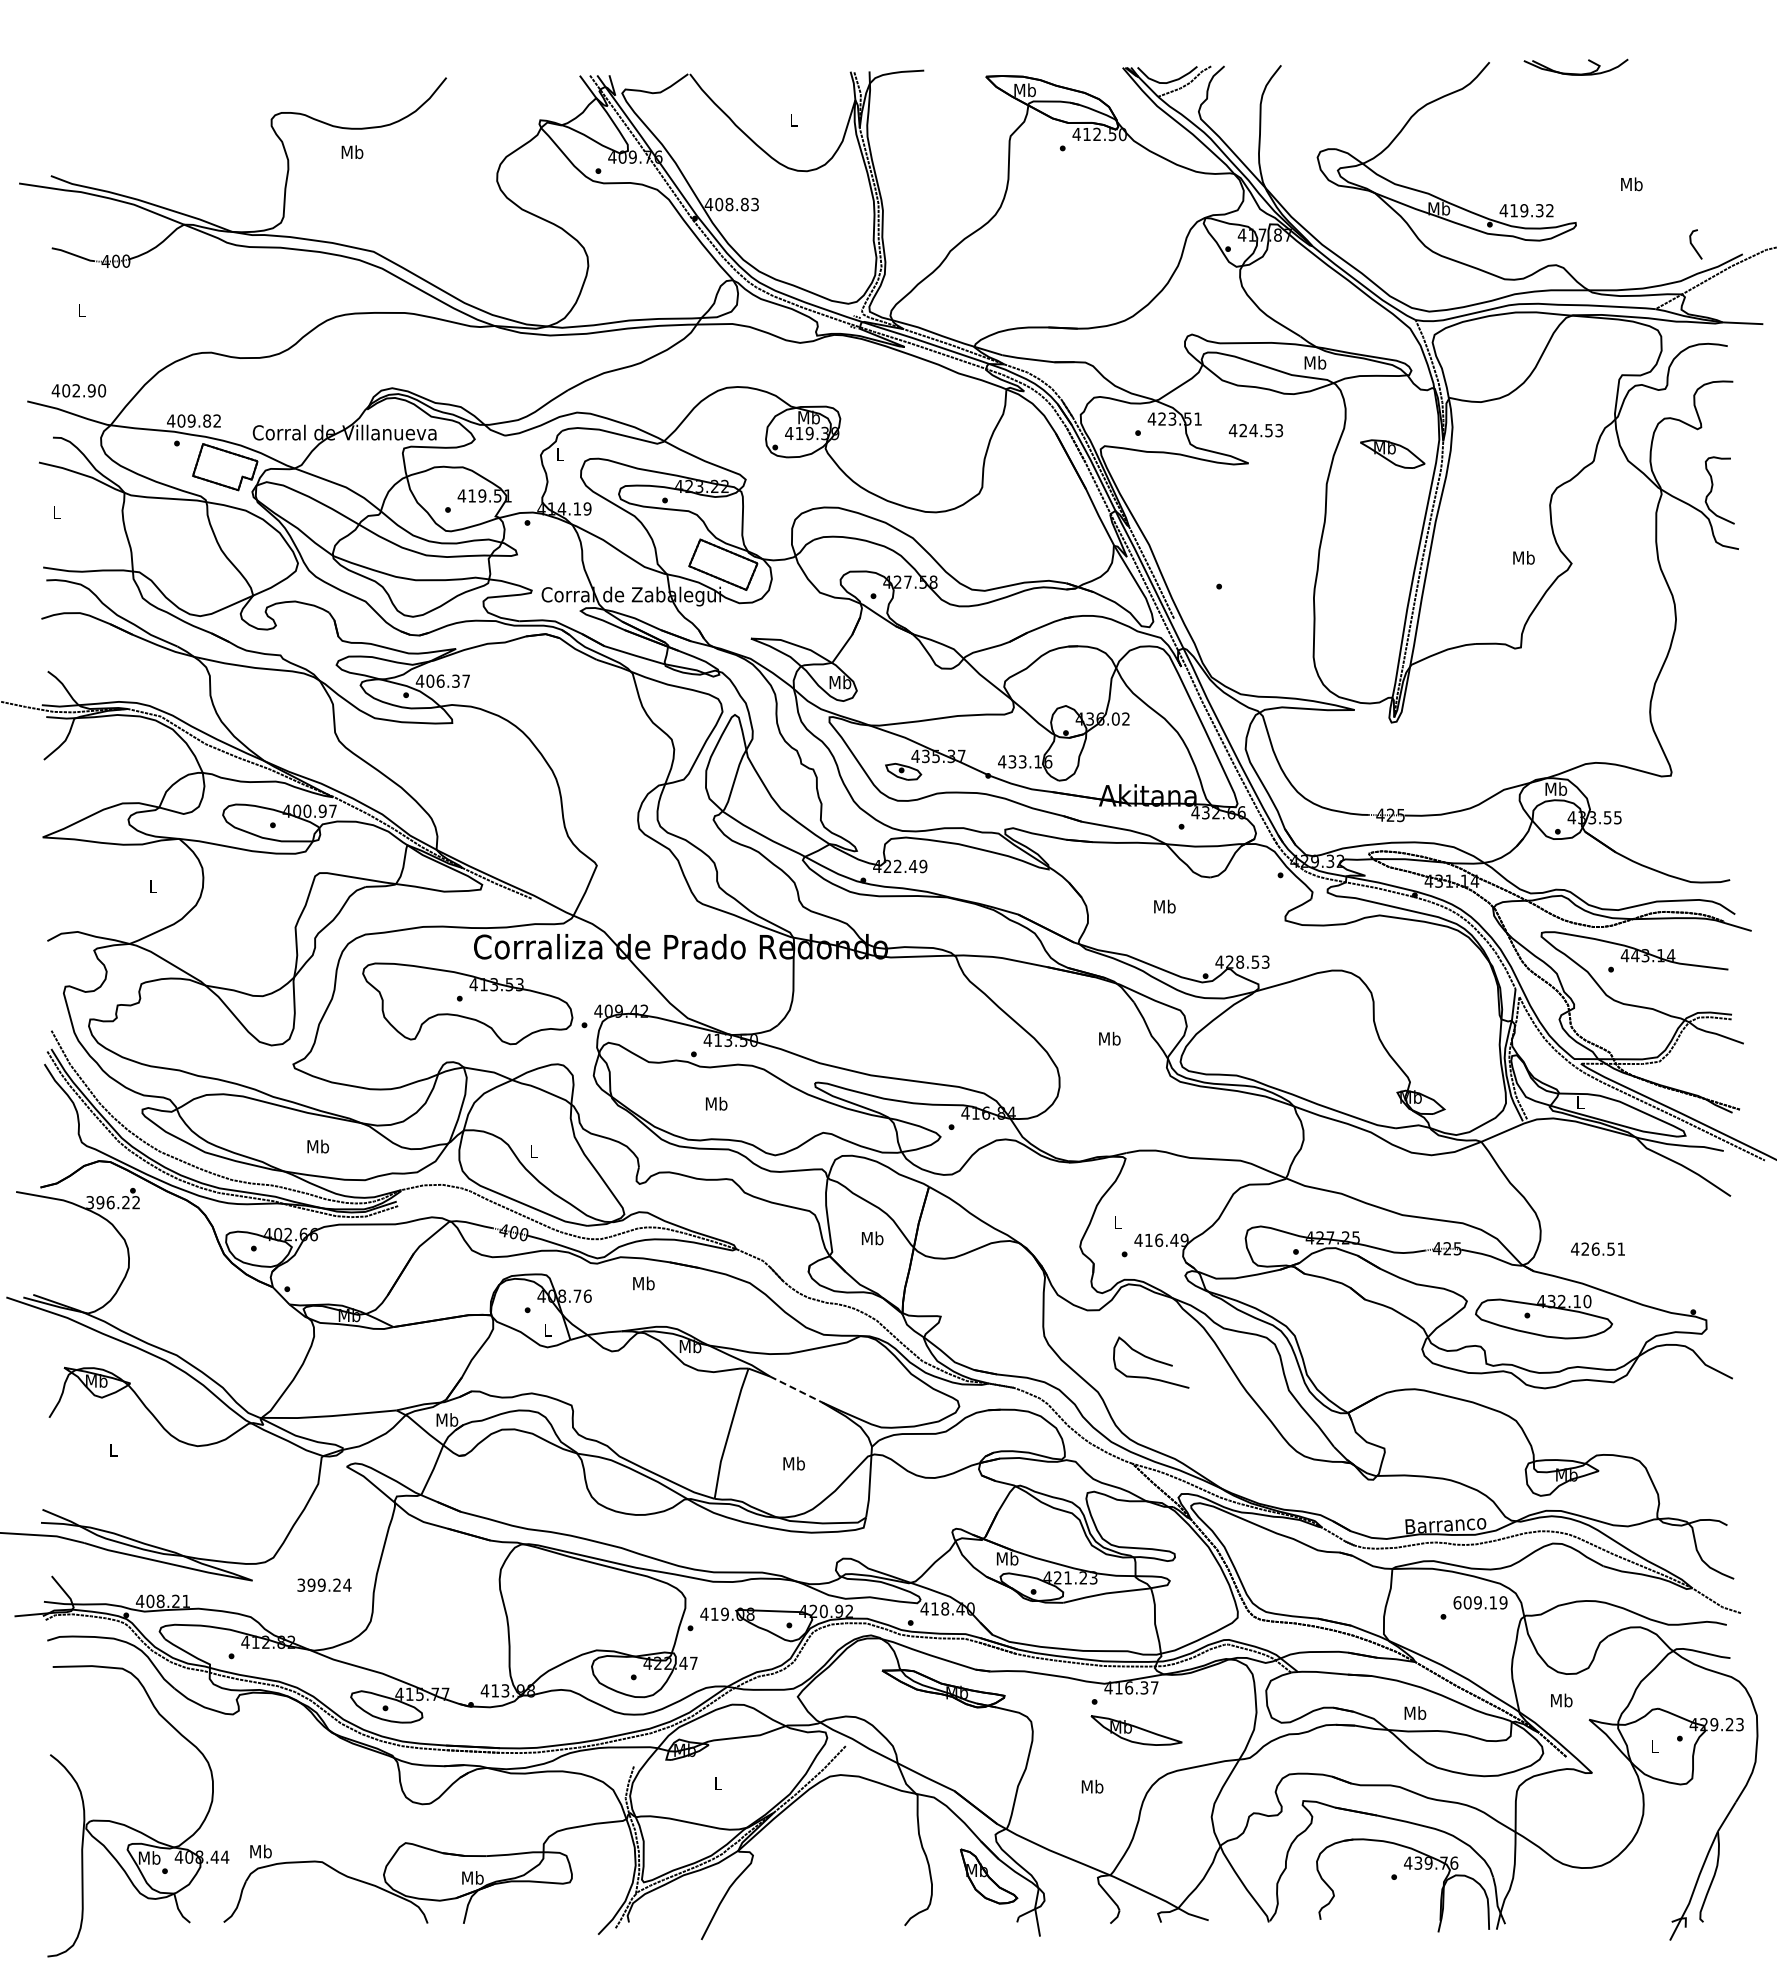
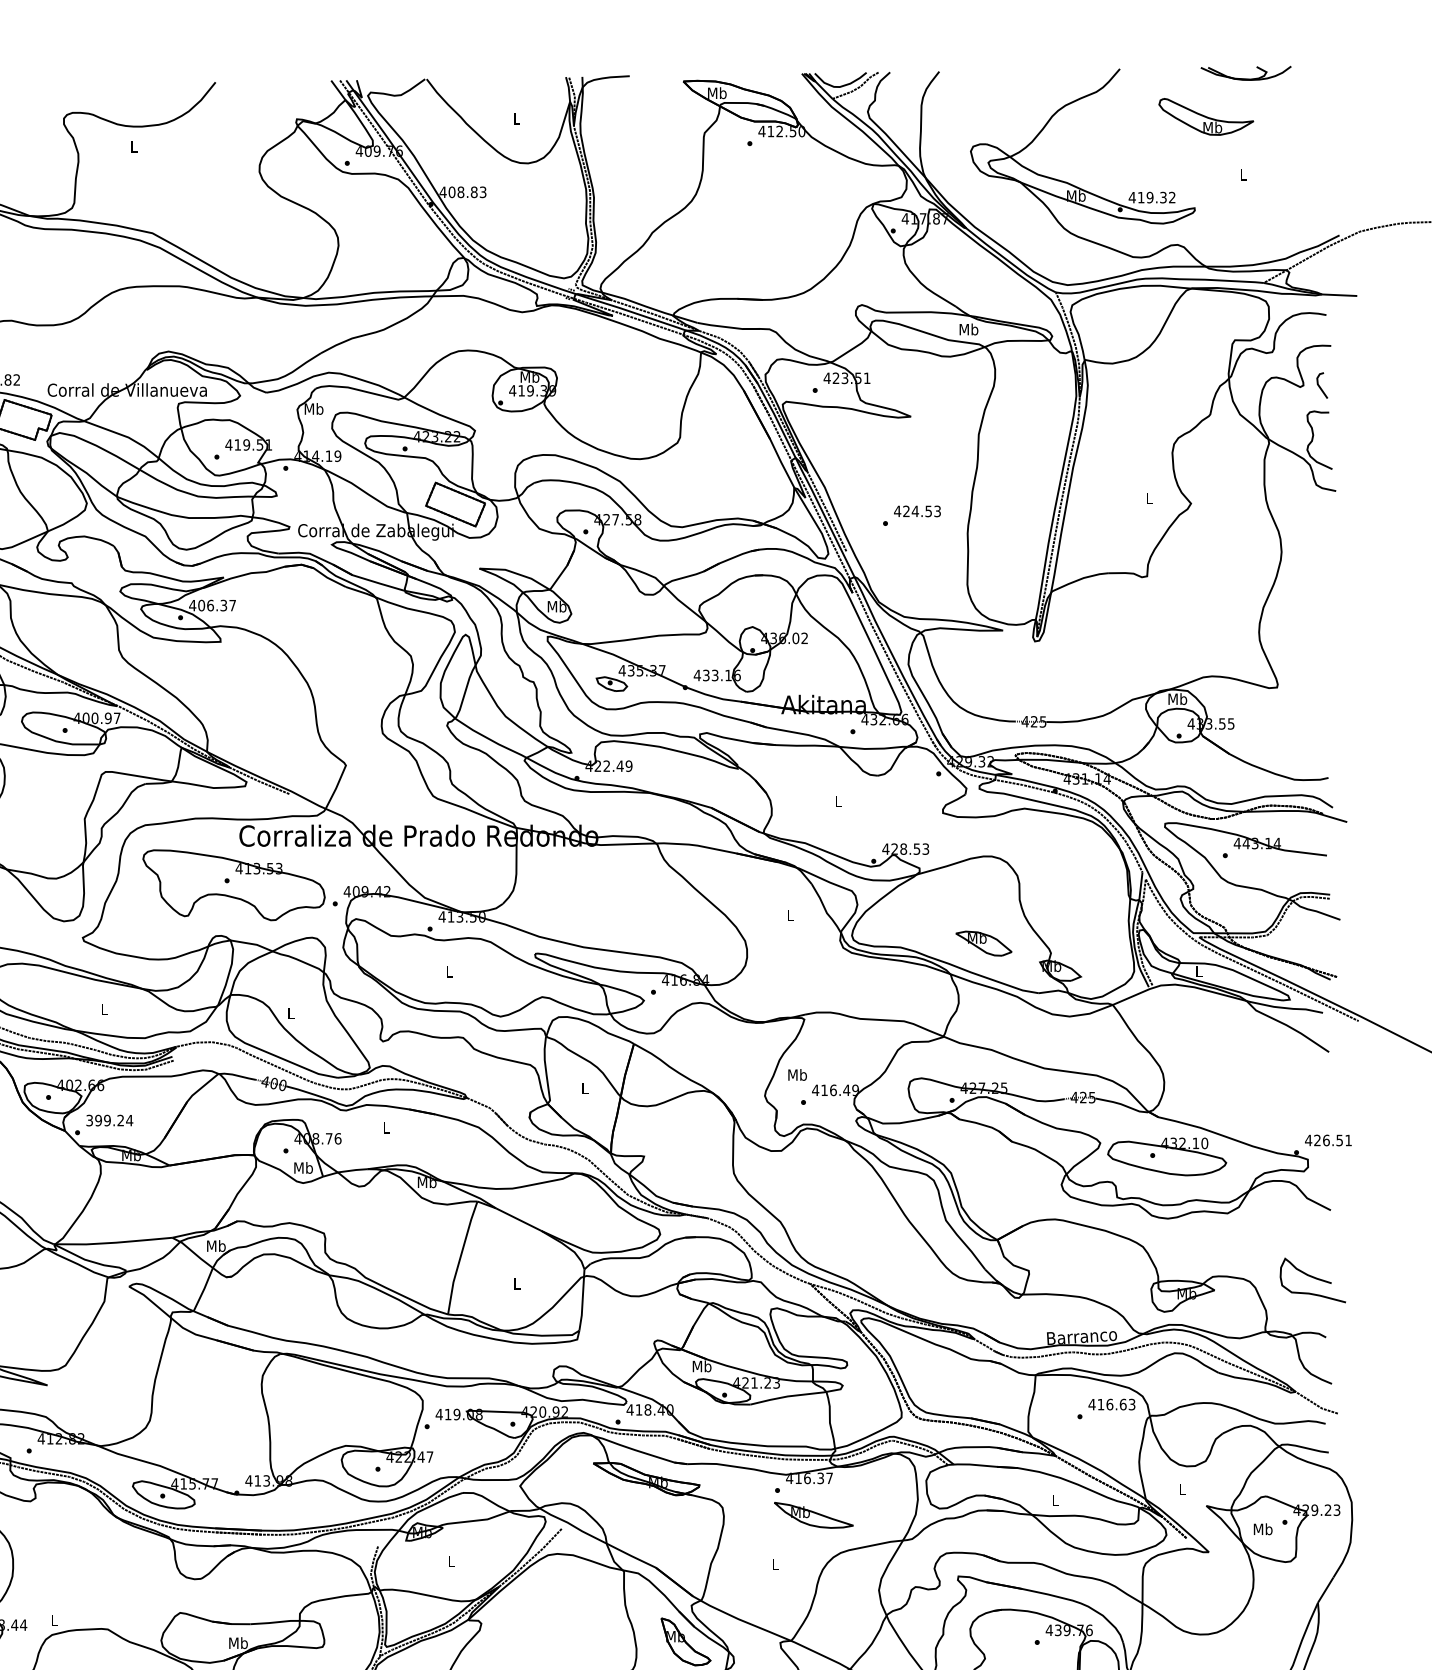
part: (1575, 73) -> (1245, 78), moved
part: (1589, 117) -> (1206, 116), added
text: (352, 152) -> (134, 147), Mb -> L
text: (1631, 184) -> (1242, 174), Mb -> L
line: (1693, 245) -> (1320, 386), moved
text: (1255, 430) -> (917, 511), moved
part: (1392, 453) -> (983, 943), moved
text: (559, 454) -> (313, 409), L -> Mb
text: (1523, 557) -> (1149, 498), Mb -> L
text: (1164, 906) -> (838, 800), Mb -> L
text: (1109, 1038) -> (790, 915), Mb -> L
text: (716, 1103) -> (449, 971), Mb -> L
text: (318, 1146) -> (104, 1008), Mb -> L
text: (1117, 1222) -> (797, 1074), L -> Mb
text: (872, 1238) -> (584, 1088), Mb -> L
text: (1597, 1248) -> (1327, 1139), moved
text: (643, 1283) -> (386, 1127), Mb -> L
text: (547, 1329) -> (303, 1167), L -> Mb
curve: (1152, 1360) -> (1314, 1278), moved
line: (796, 1389) -> (519, 1219), dashed -> solid
text: (793, 1463) -> (516, 1283), Mb -> L
text: (324, 1584) -> (109, 1119), moved
text: (1480, 1602) -> (1112, 1404), 609.19 -> 416.63
text: (1561, 1700) -> (1182, 1489), Mb -> L
text: (1415, 1712) -> (1055, 1499), Mb -> L
text: (1654, 1746) -> (1262, 1529), L -> Mb
text: (1092, 1786) -> (775, 1563), Mb -> L
text: (260, 1851) -> (54, 1620), Mb -> L

